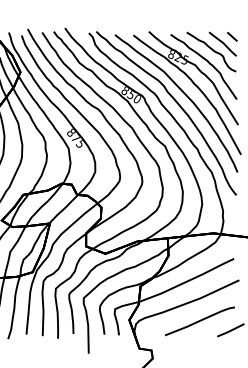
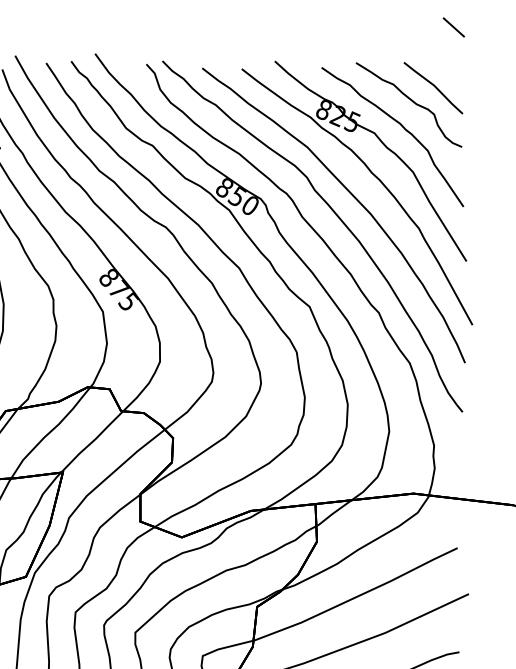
line: (232, 36) -> (454, 26), moved

